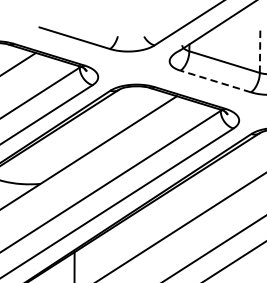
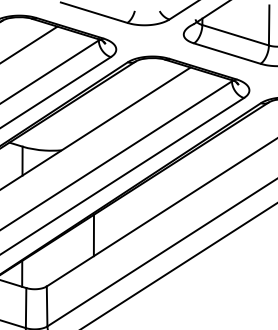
line: (260, 50) -> (269, 24), dashed -> solid
line: (215, 81) -> (227, 53), dashed -> solid

